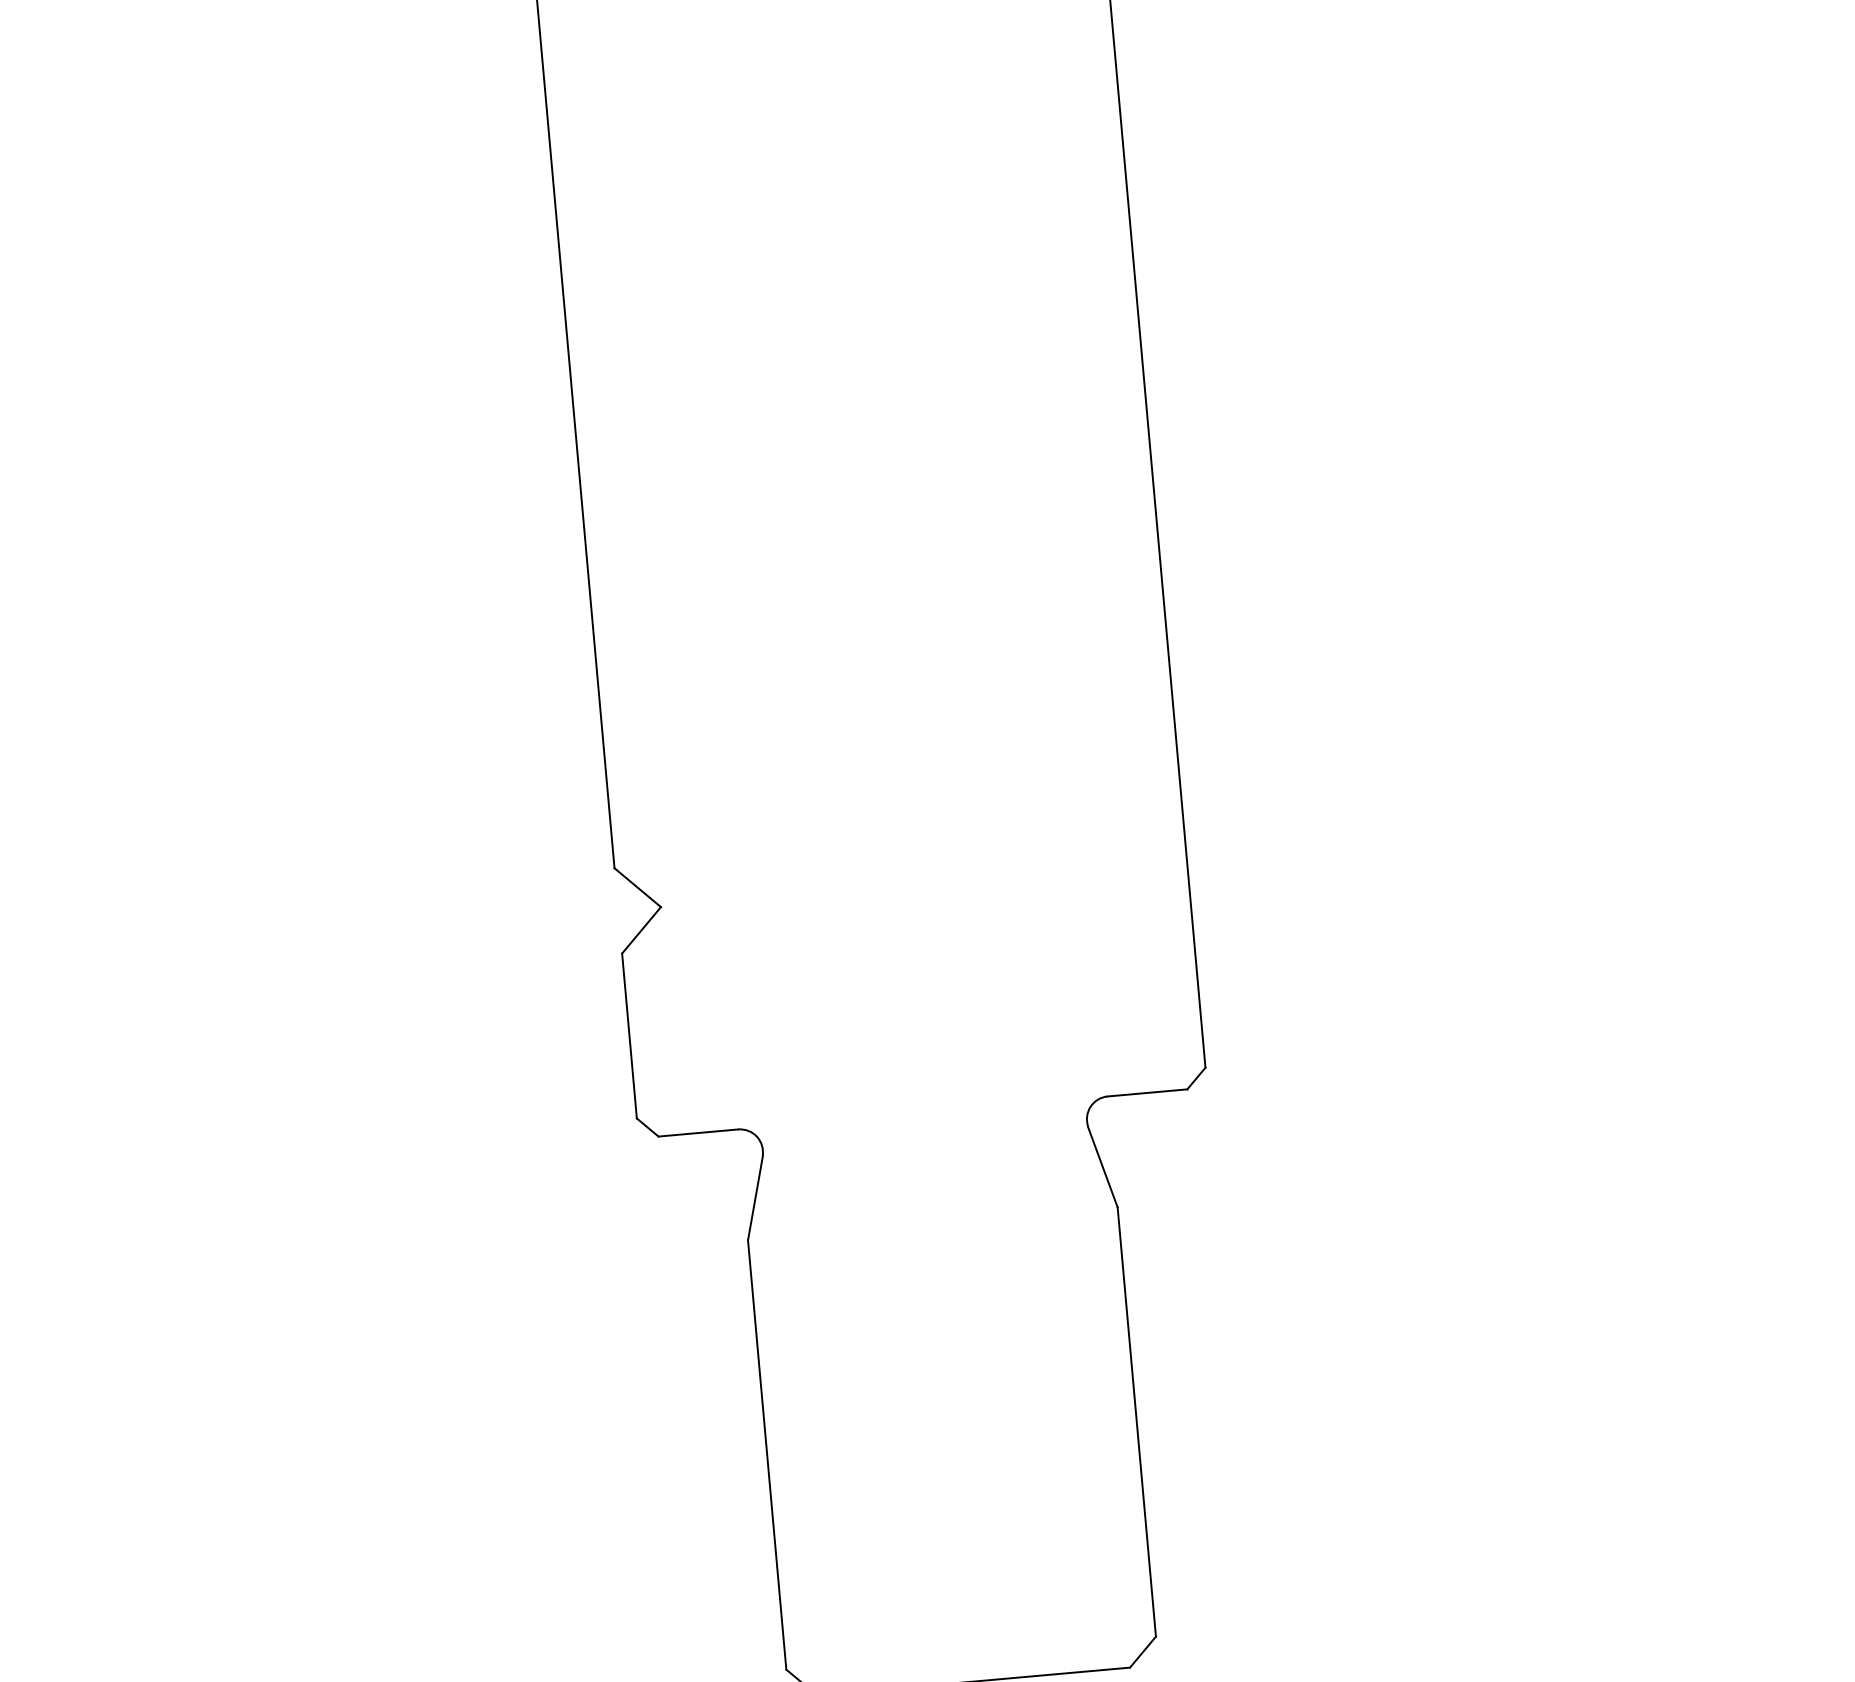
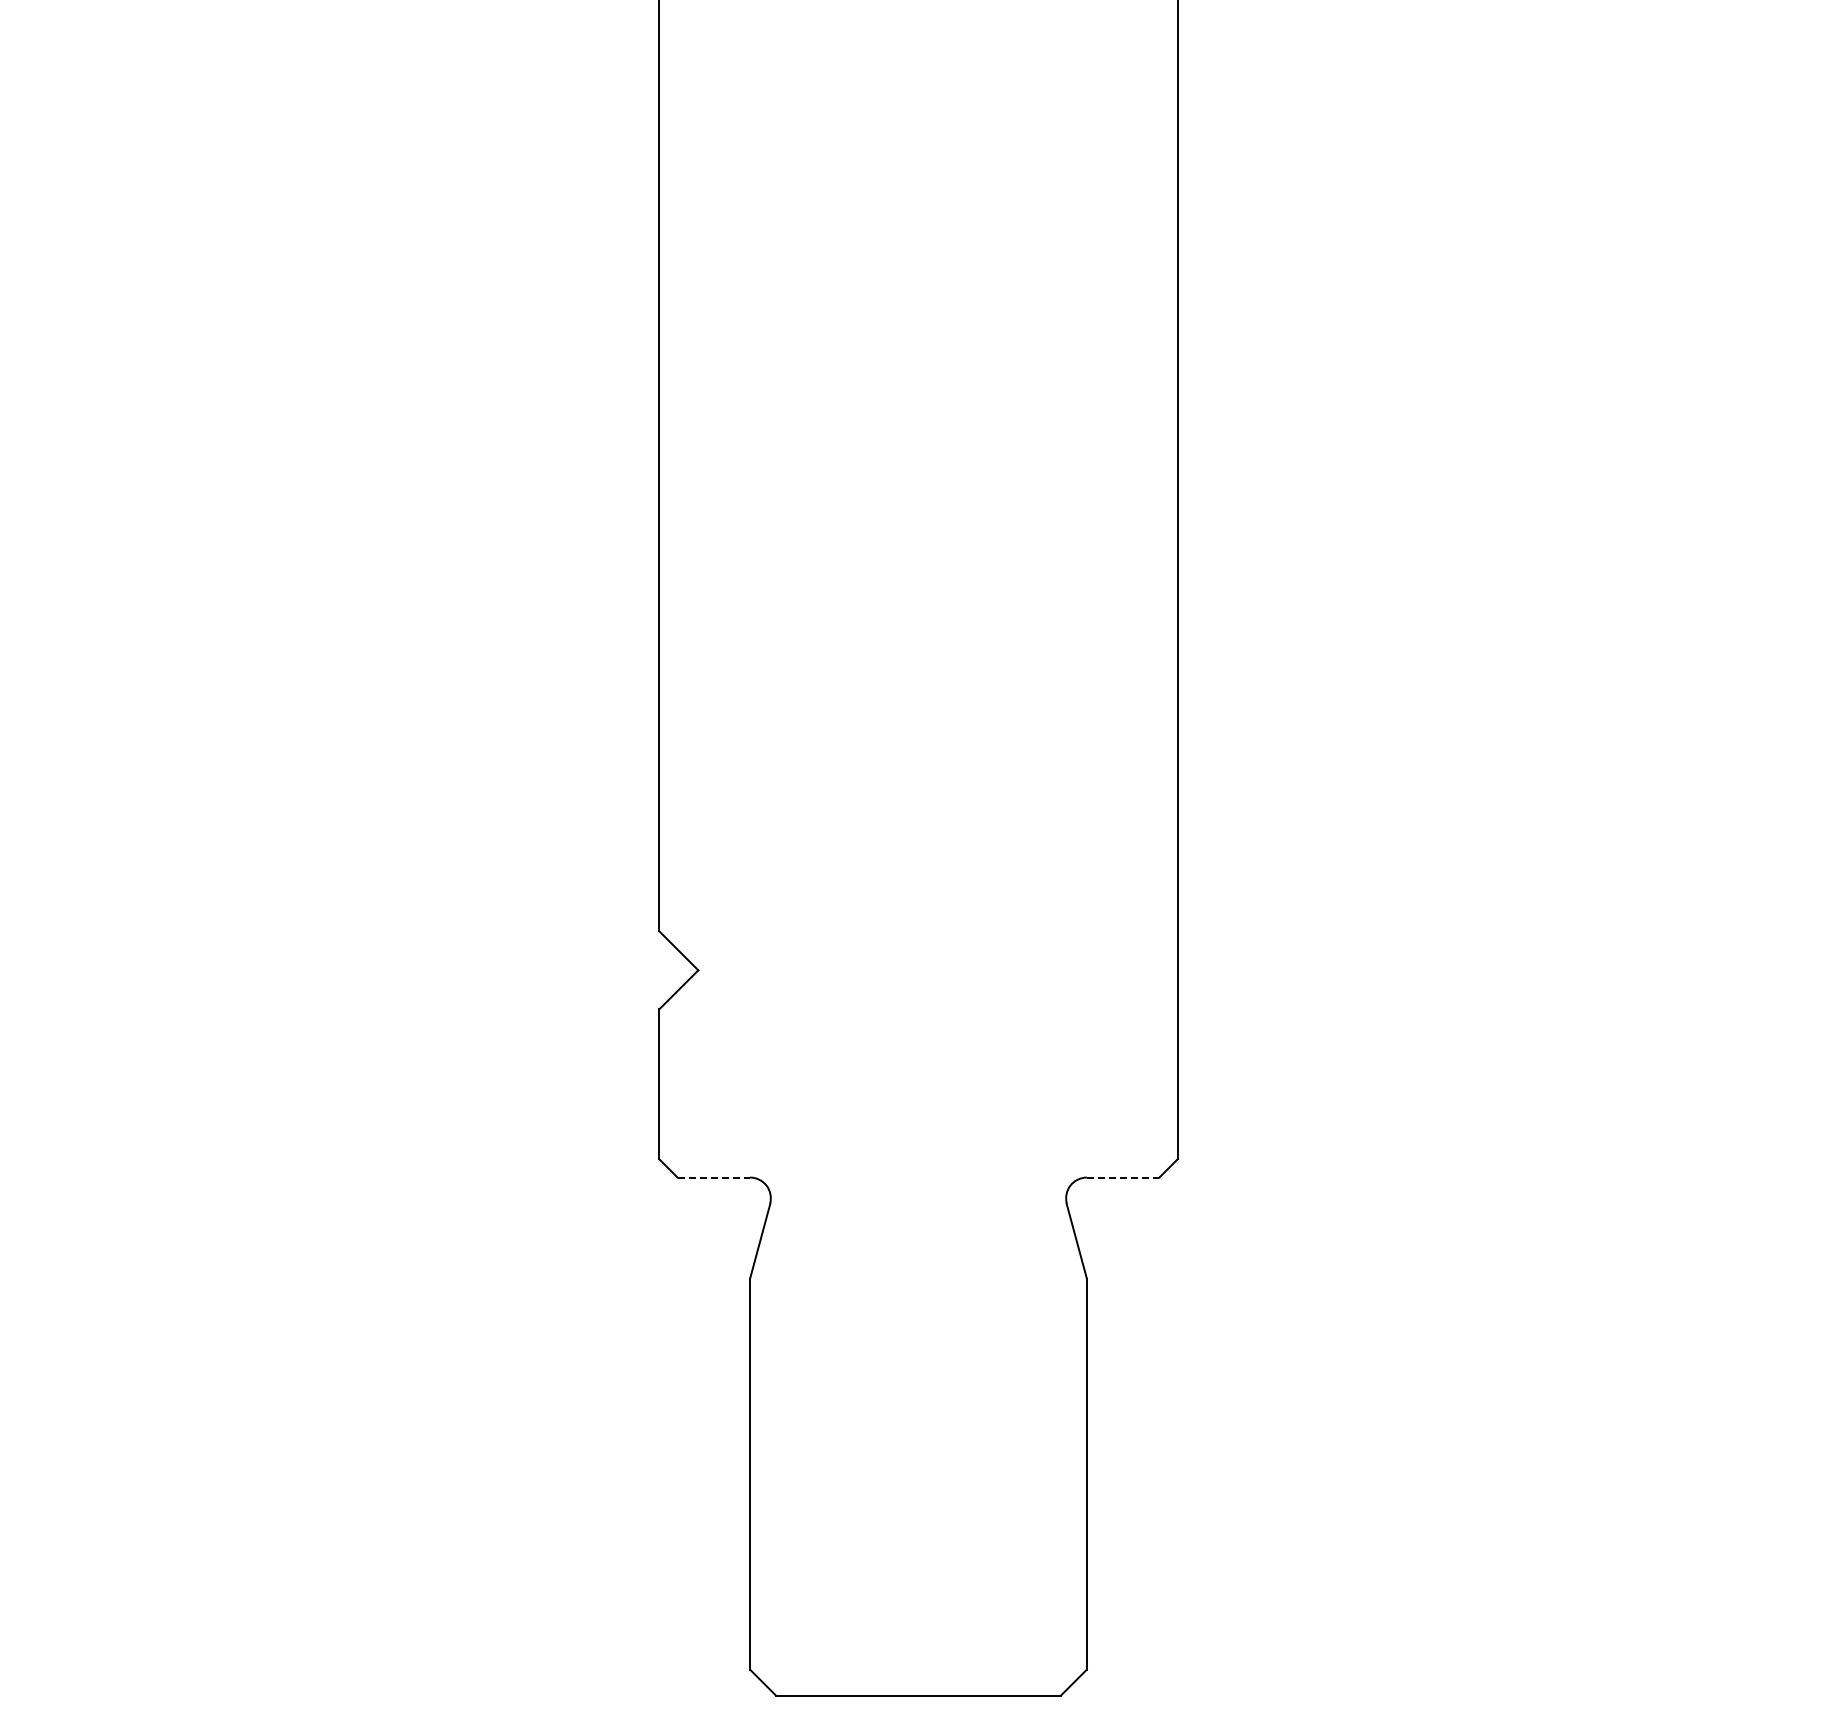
line: (1147, 1092) -> (1123, 1177), solid -> dashed
line: (699, 1132) -> (714, 1177), solid -> dashed

